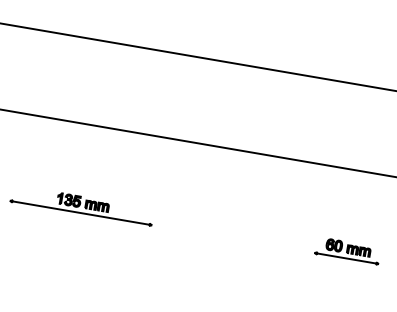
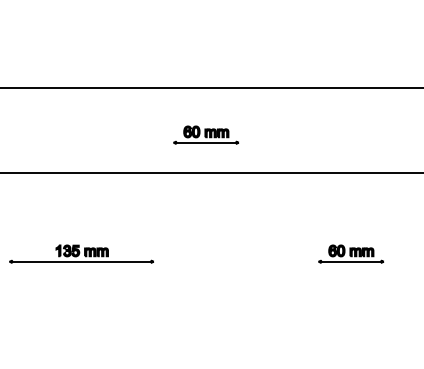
part: (225, 108) -> (206, 134), added

